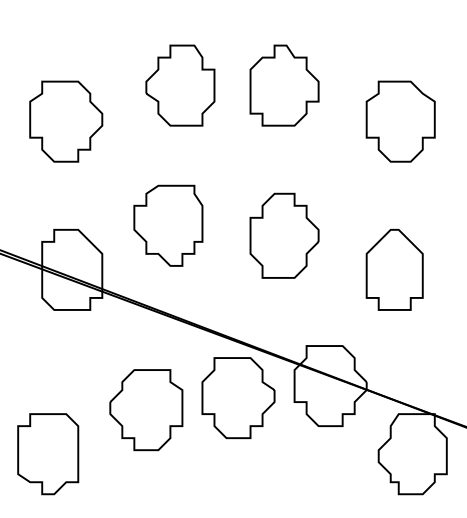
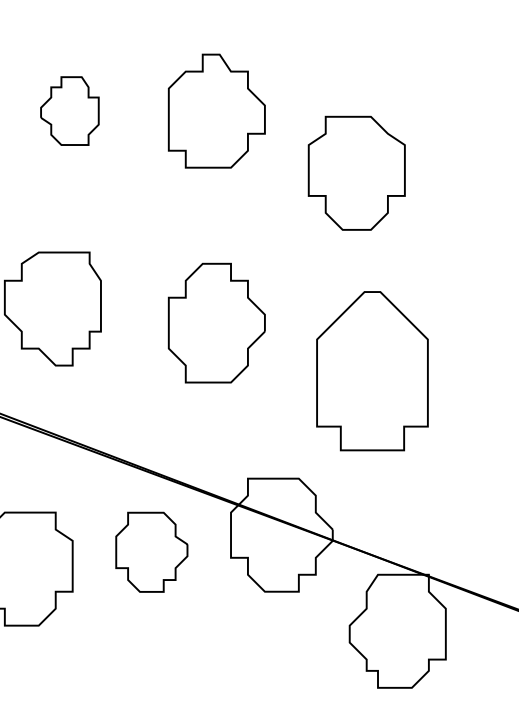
part: (180, 85) -> (69, 110), size x0.6
part: (400, 121) -> (356, 173), moved
part: (394, 269) -> (372, 370), size x1.4
part: (238, 398) -> (151, 552), size x0.7

